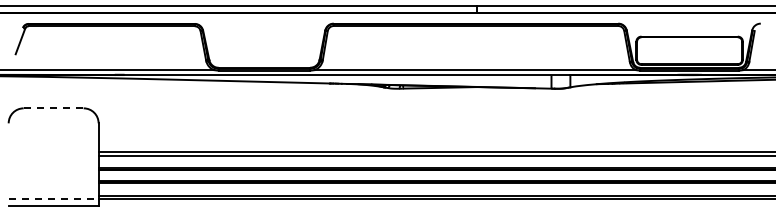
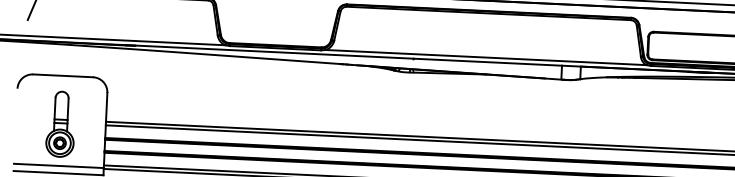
line: (53, 108) -> (62, 75), dashed -> solid
part: (53, 156) -> (60, 123), added
line: (53, 198) -> (58, 165), dashed -> solid

